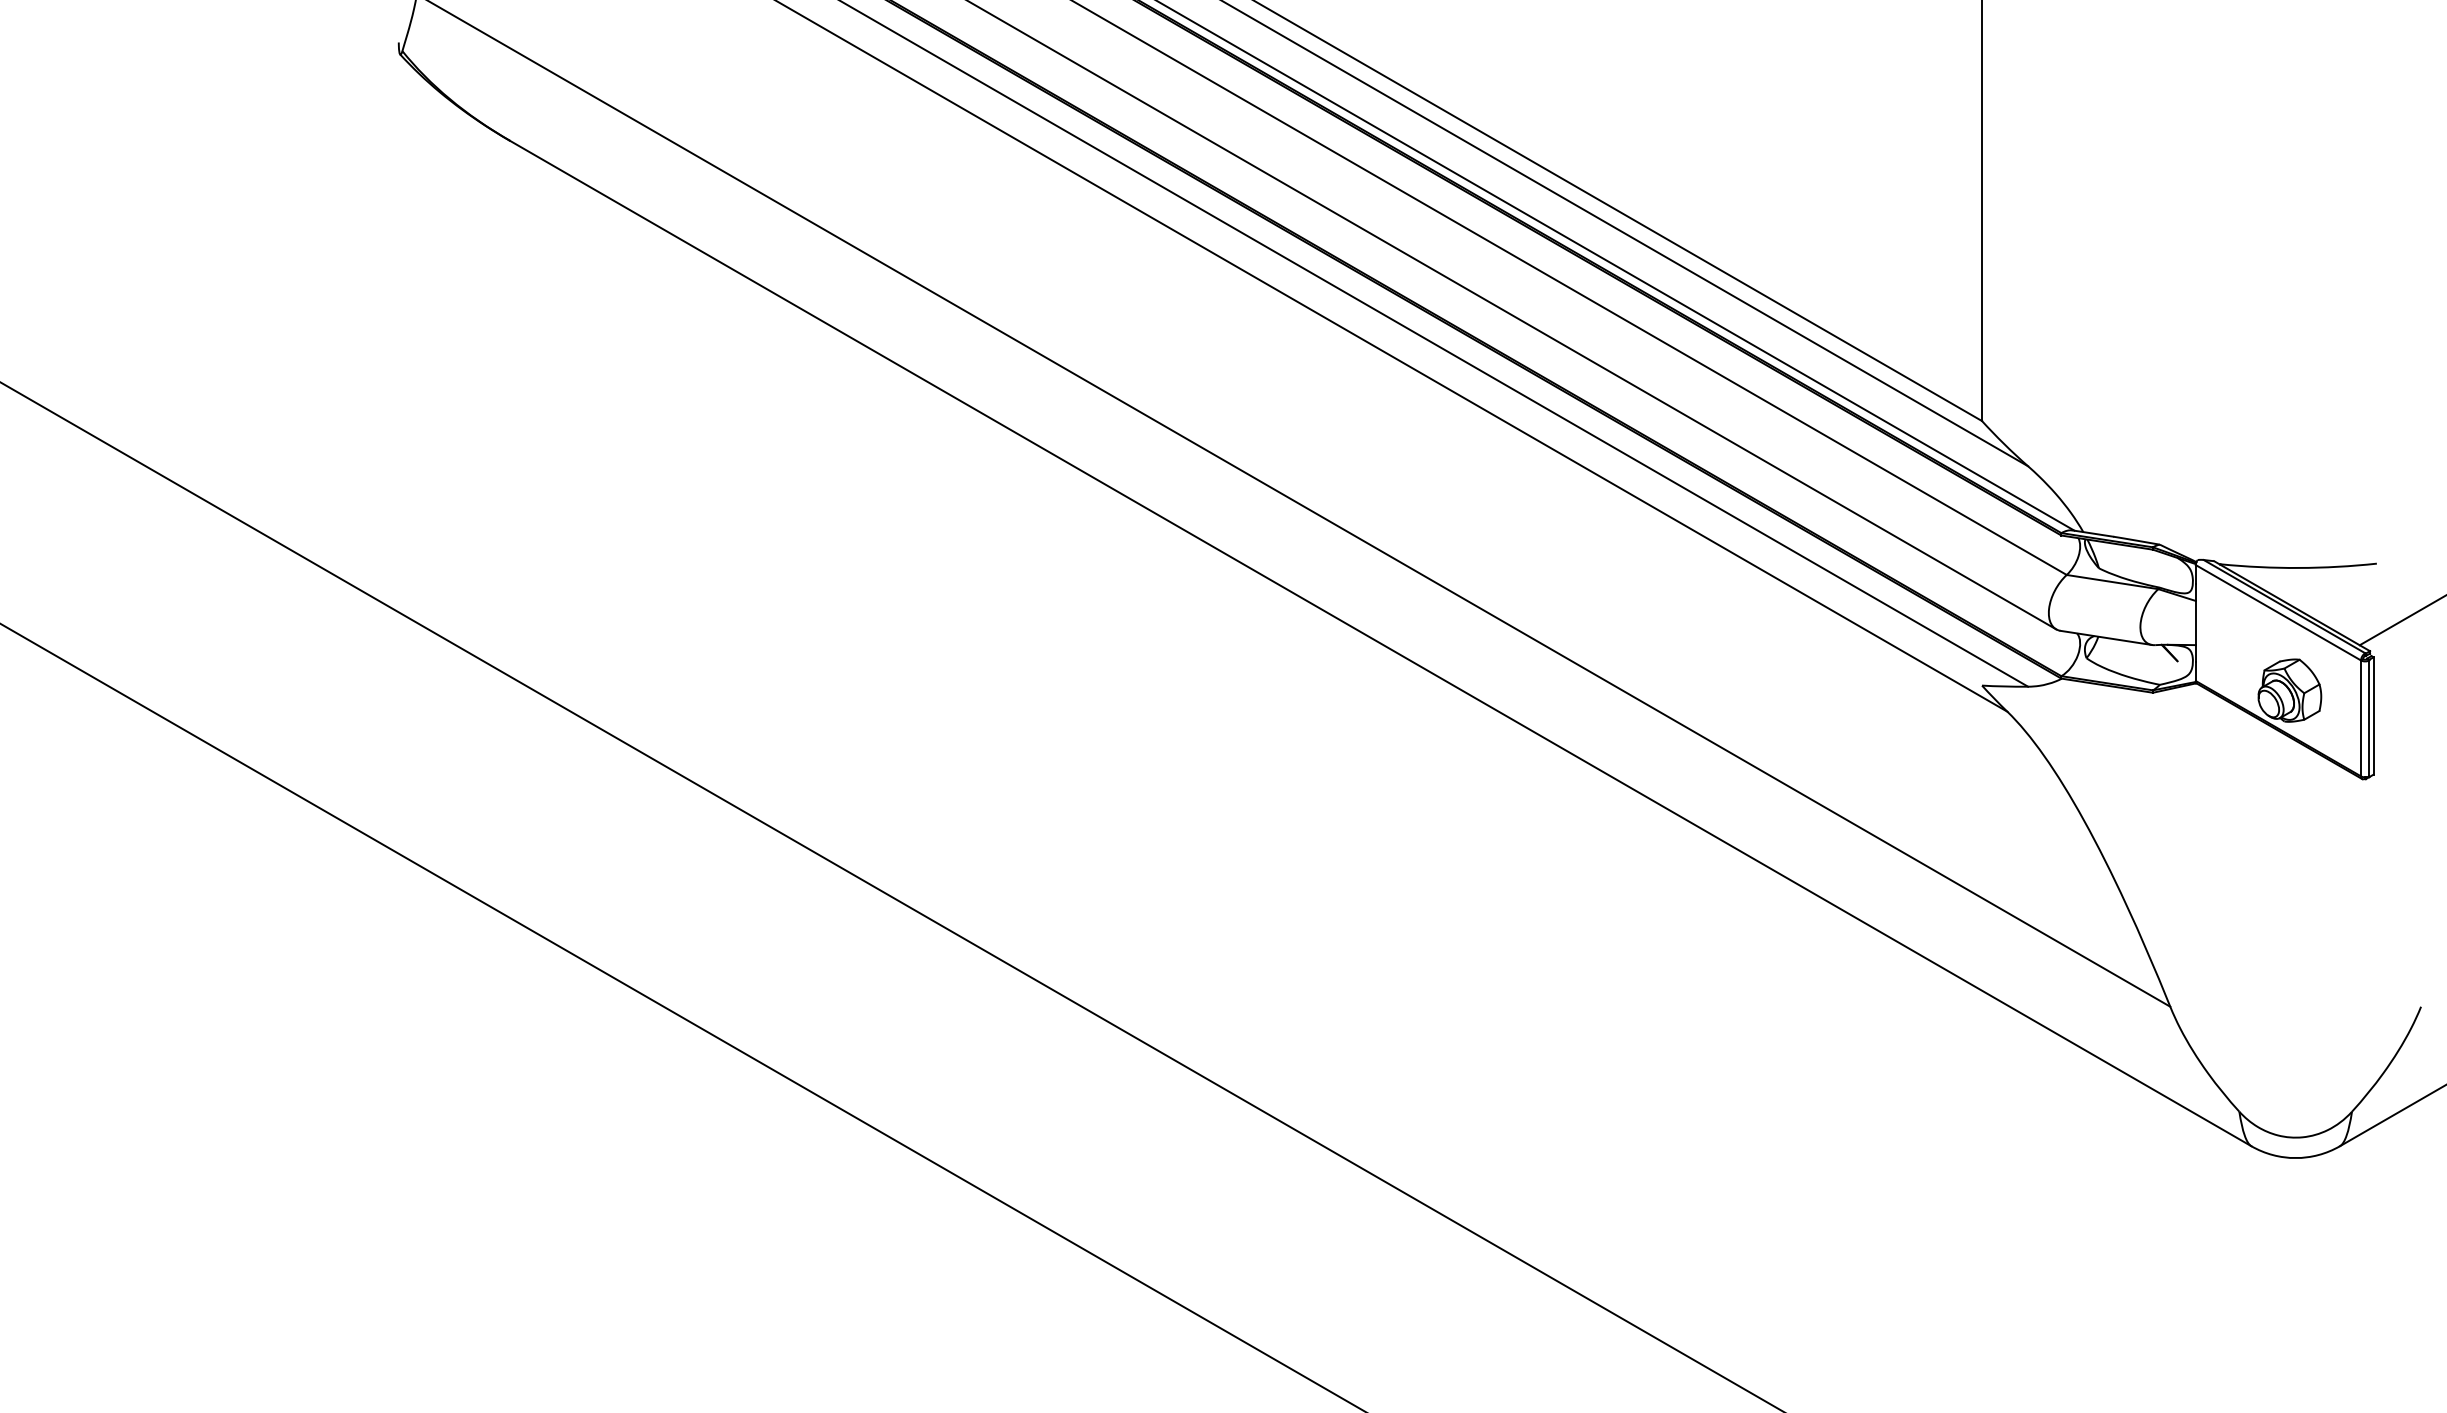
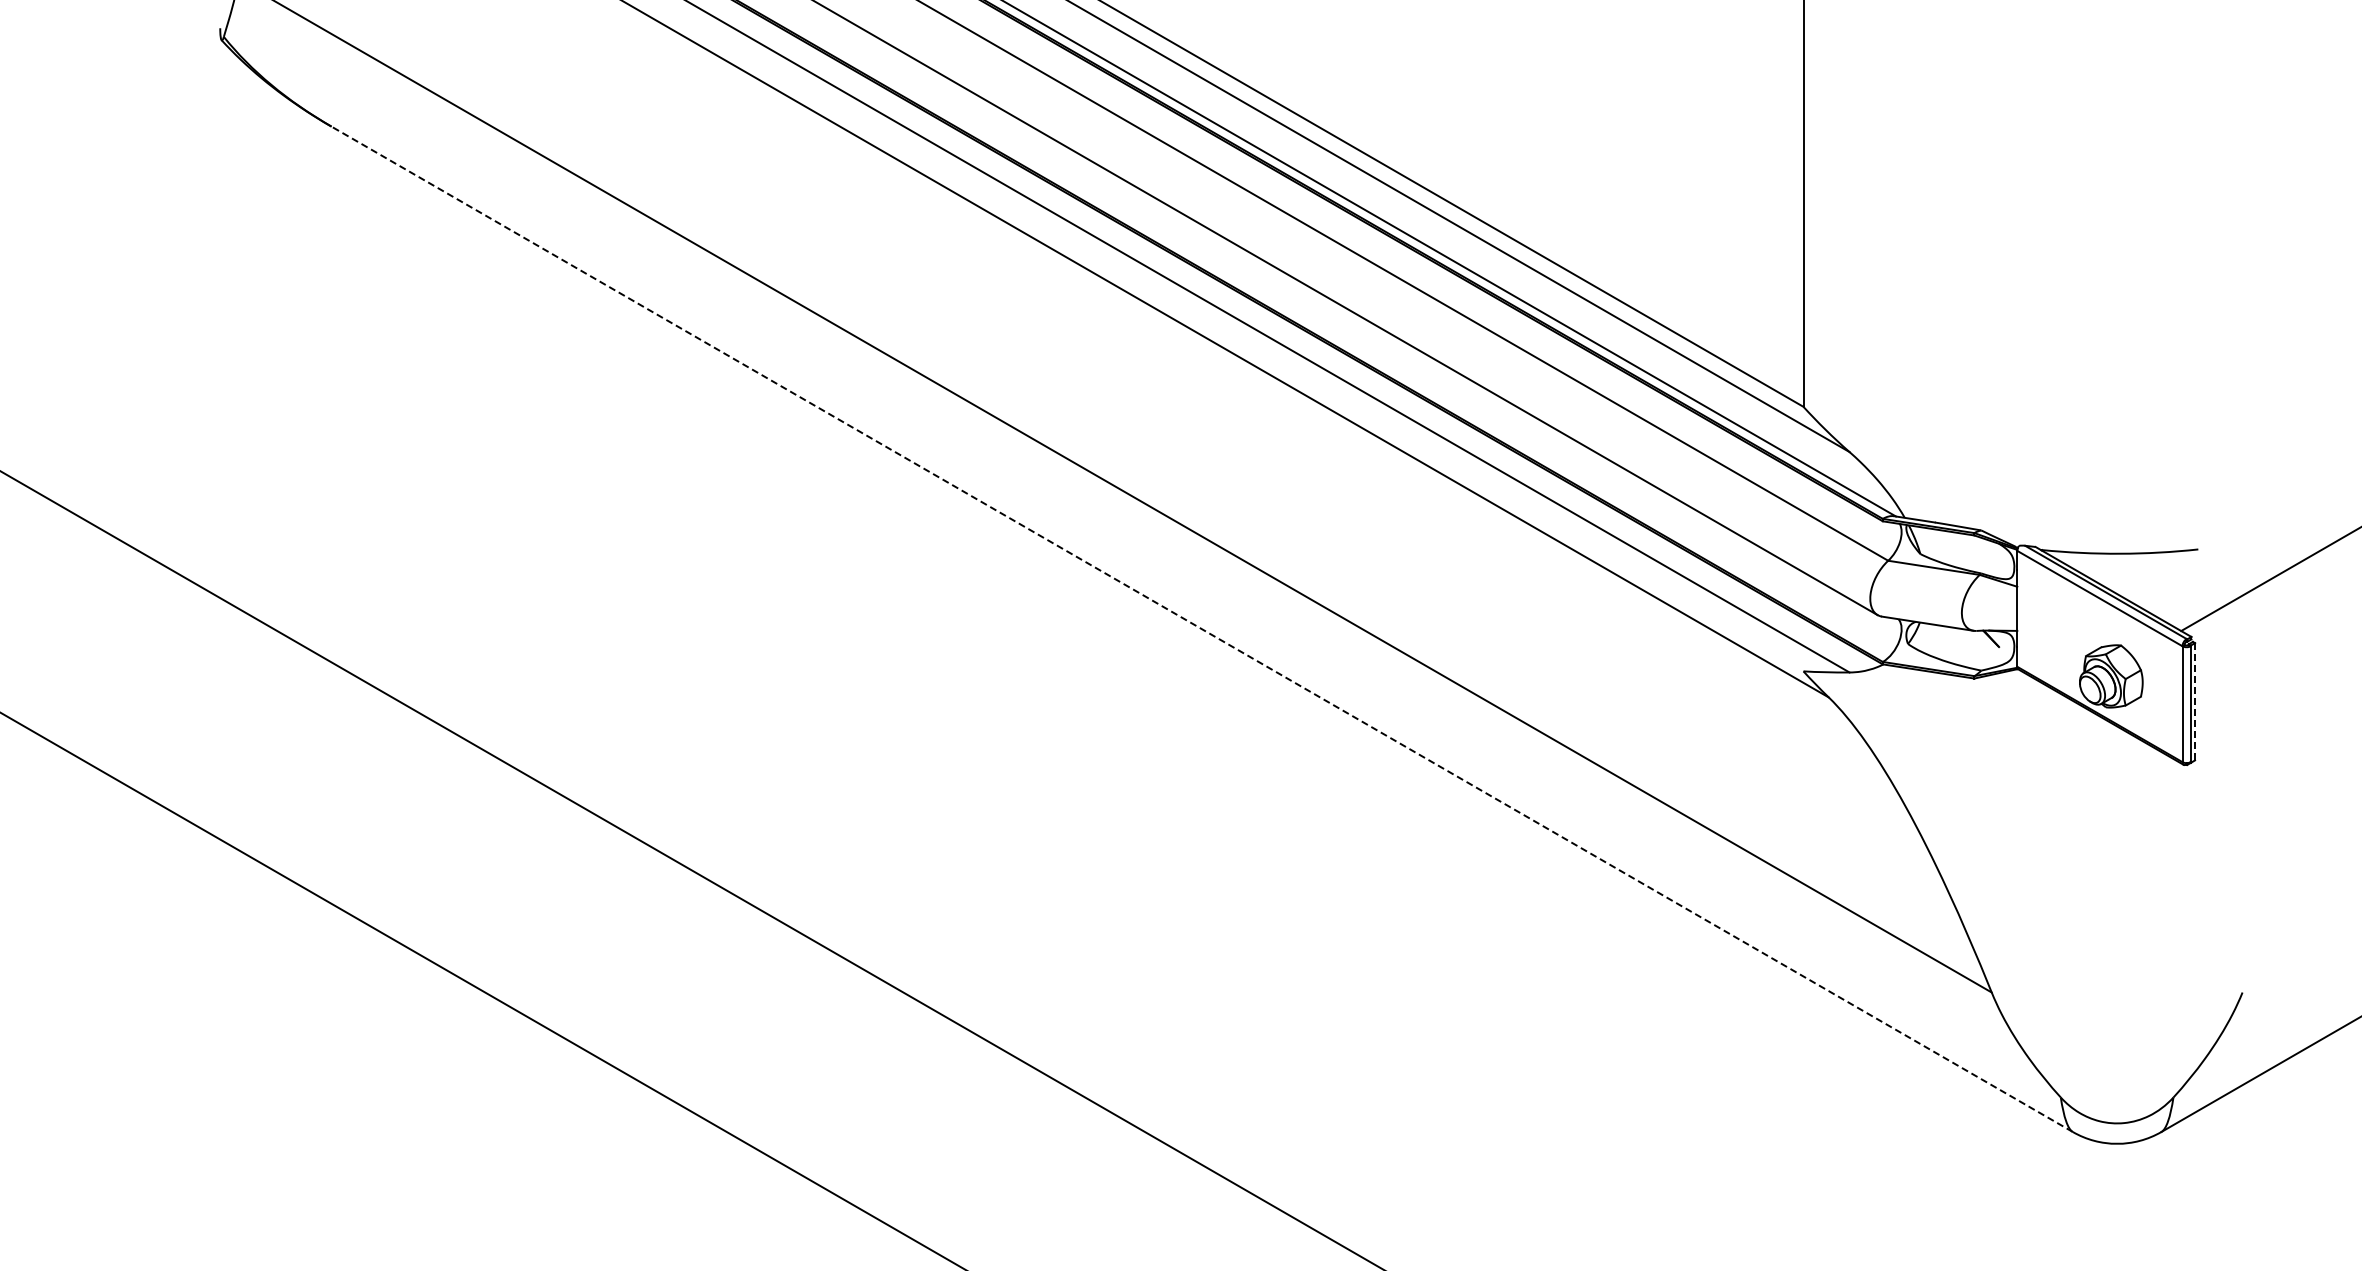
line: (1380, 643) -> (1201, 629), solid -> dashed
line: (2373, 716) -> (2194, 702), solid -> dashed

